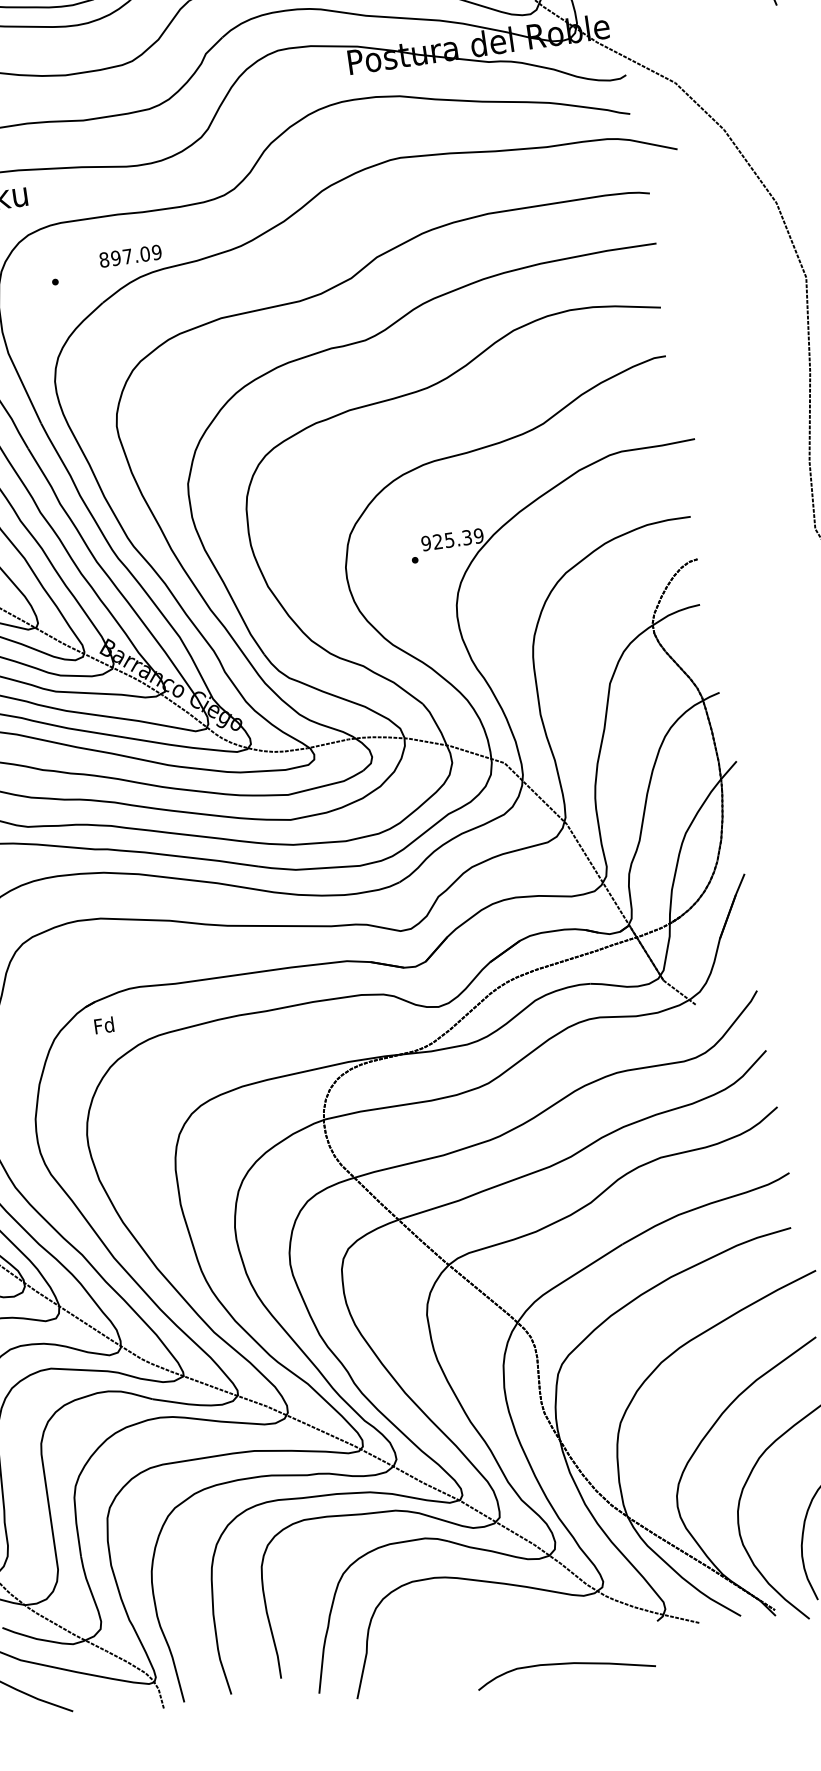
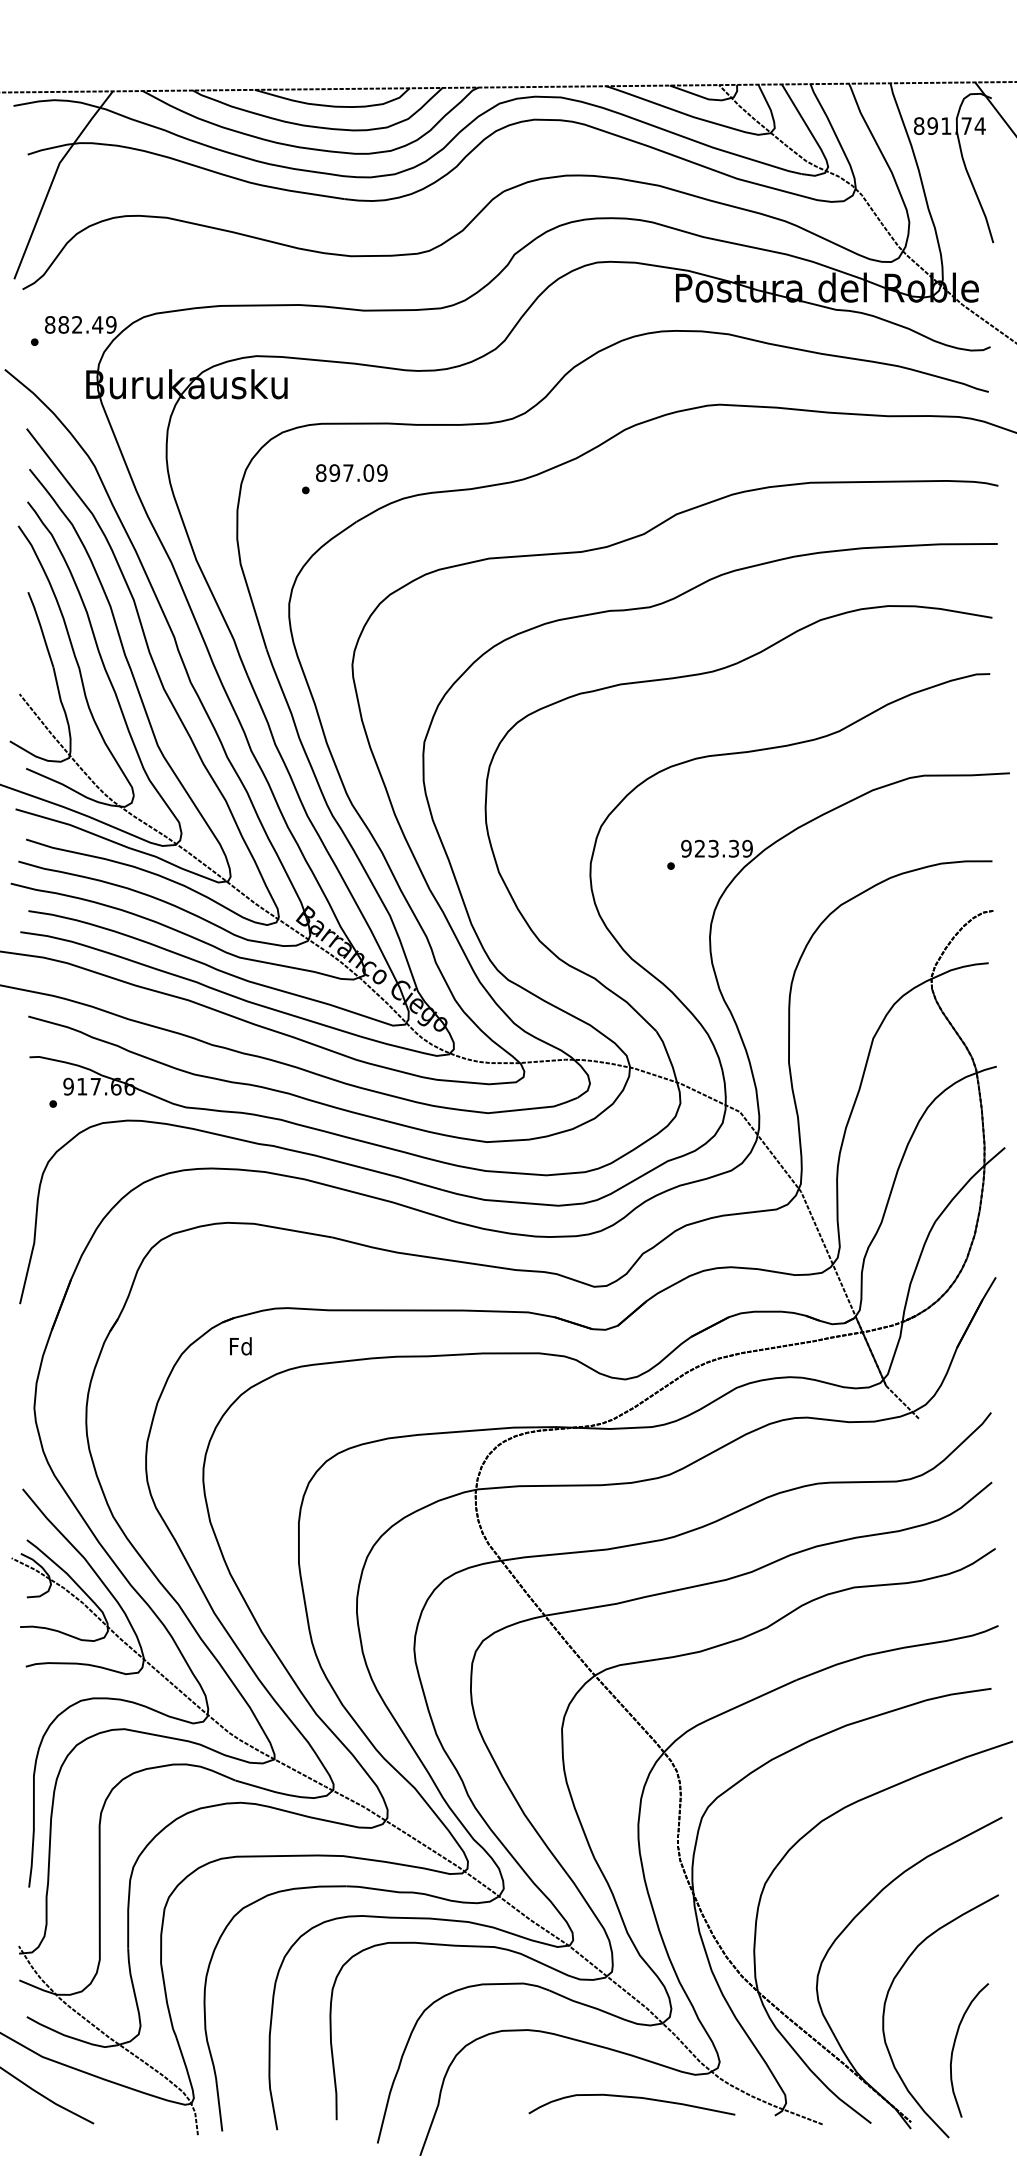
text: (130, 255) -> (351, 472), moved
text: (449, 539) -> (713, 847), 925.39 -> 923.39
curve: (565, 1664) -> (632, 2098), moved

